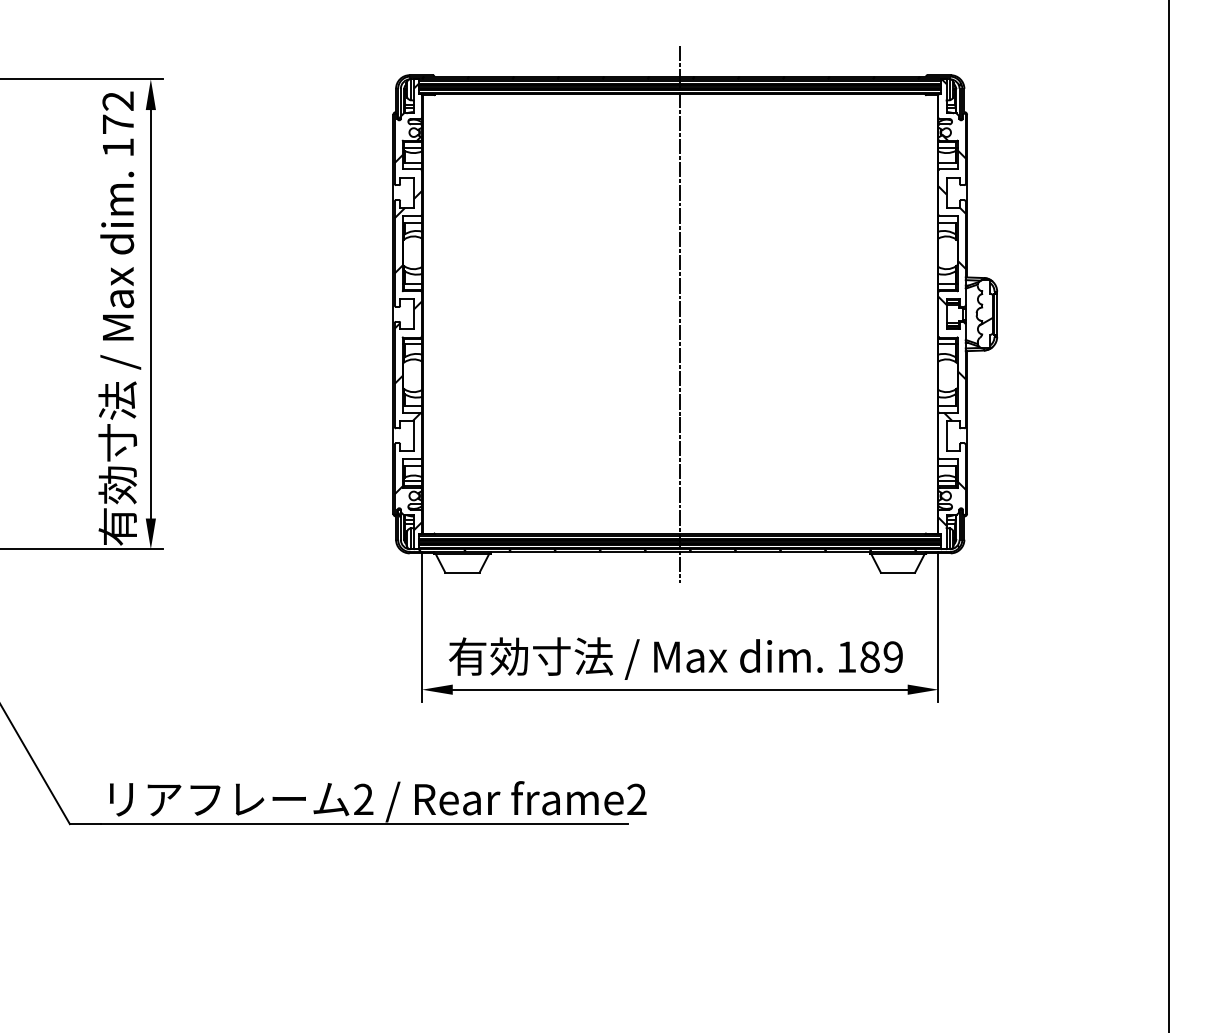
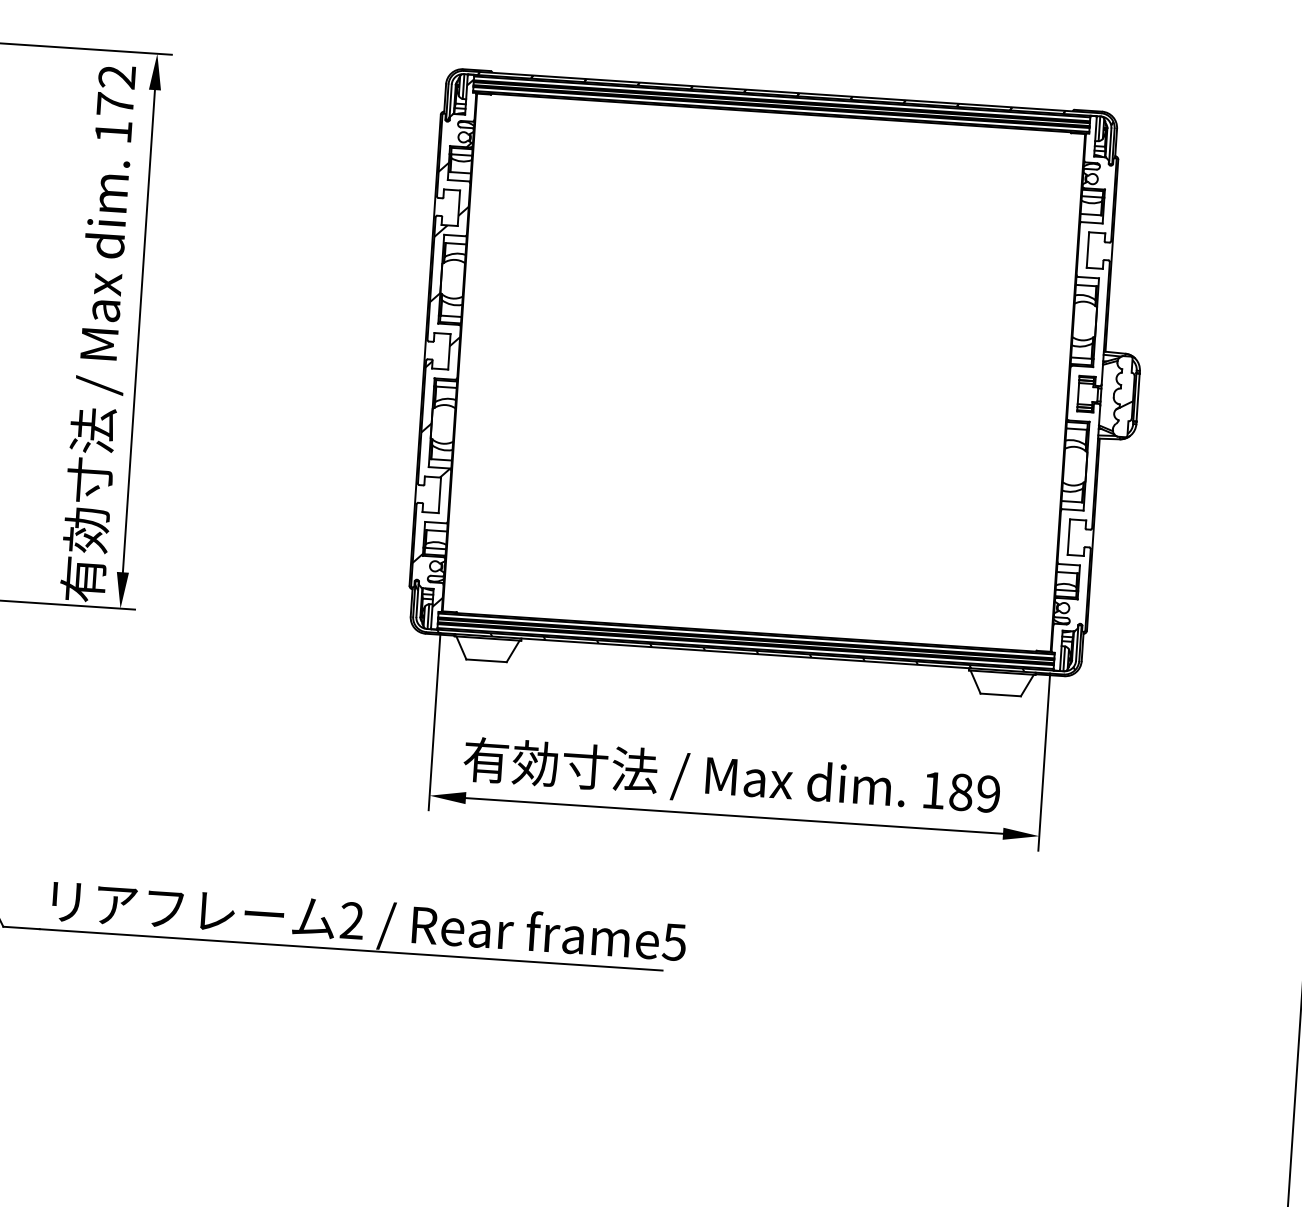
hatch: (951, 302) -> (1085, 380), removed
line: (680, 313) -> (764, 371), removed
hatch: (678, 532) -> (744, 630), removed
text: (636, 799) -> (674, 942), frame2 -> frame5

